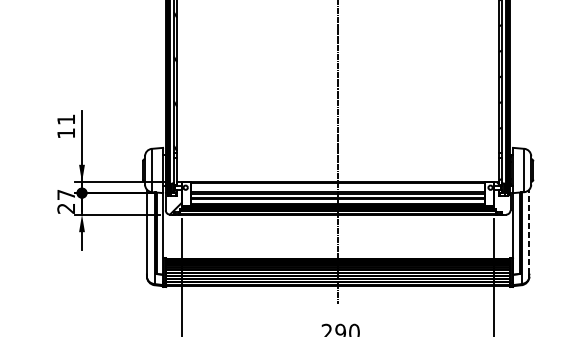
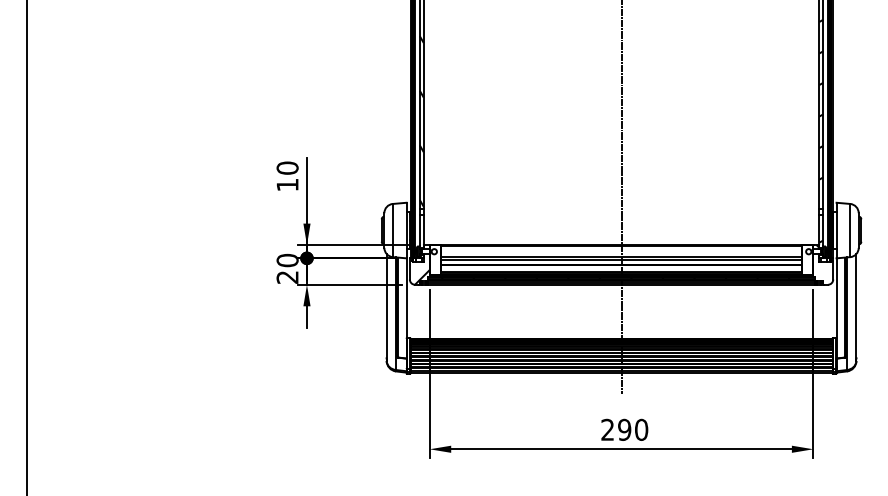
text: (66, 119) -> (287, 167), 11 -> 10
text: (66, 194) -> (287, 260), 27 -> 20
line: (529, 231) -> (856, 305), dashed -> solid

